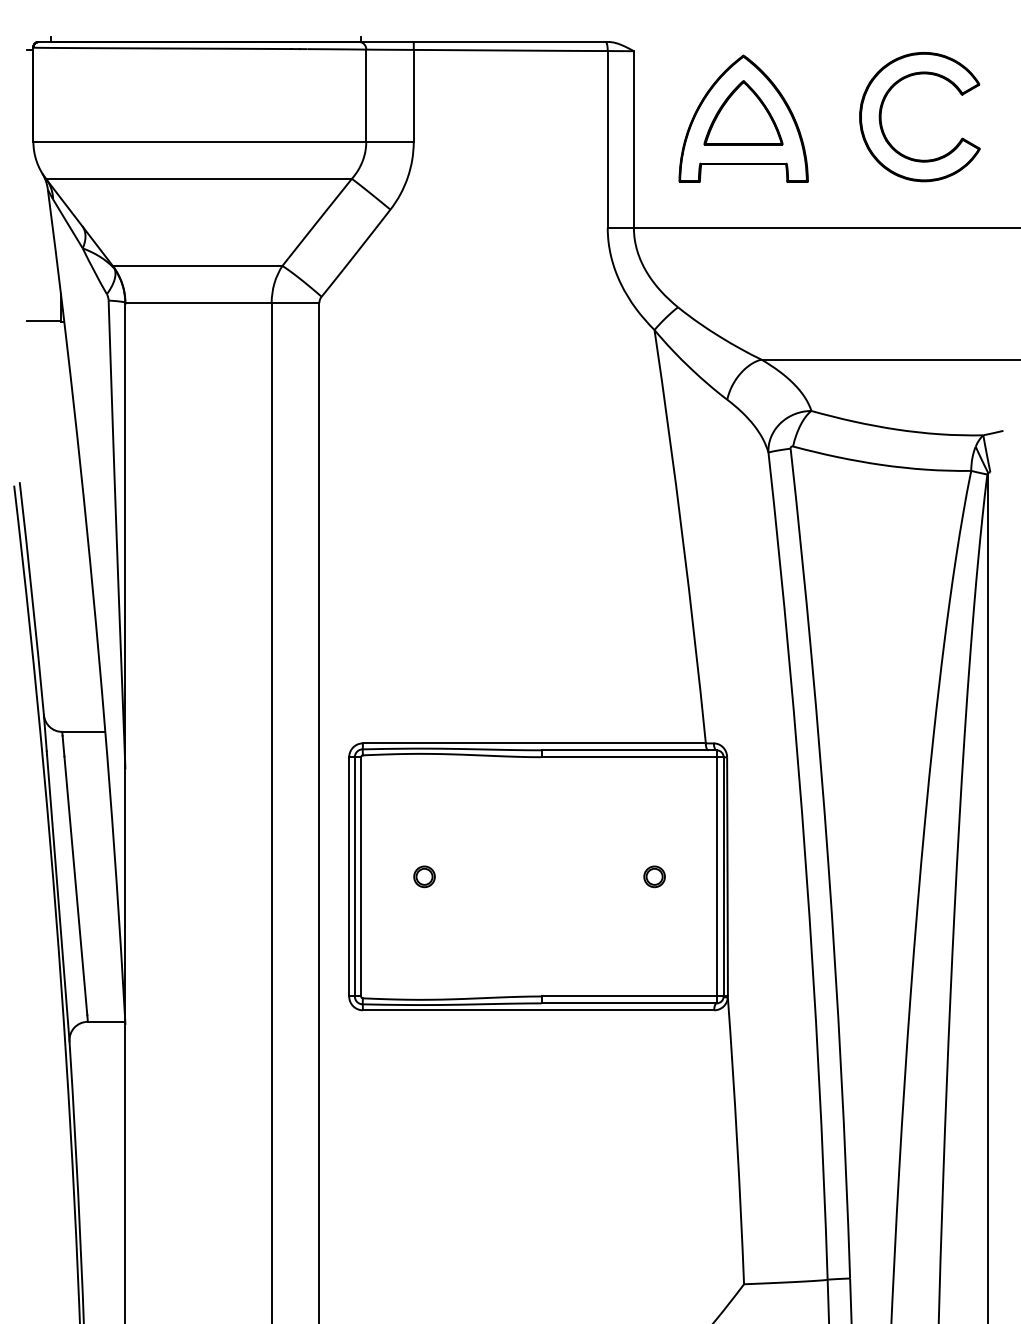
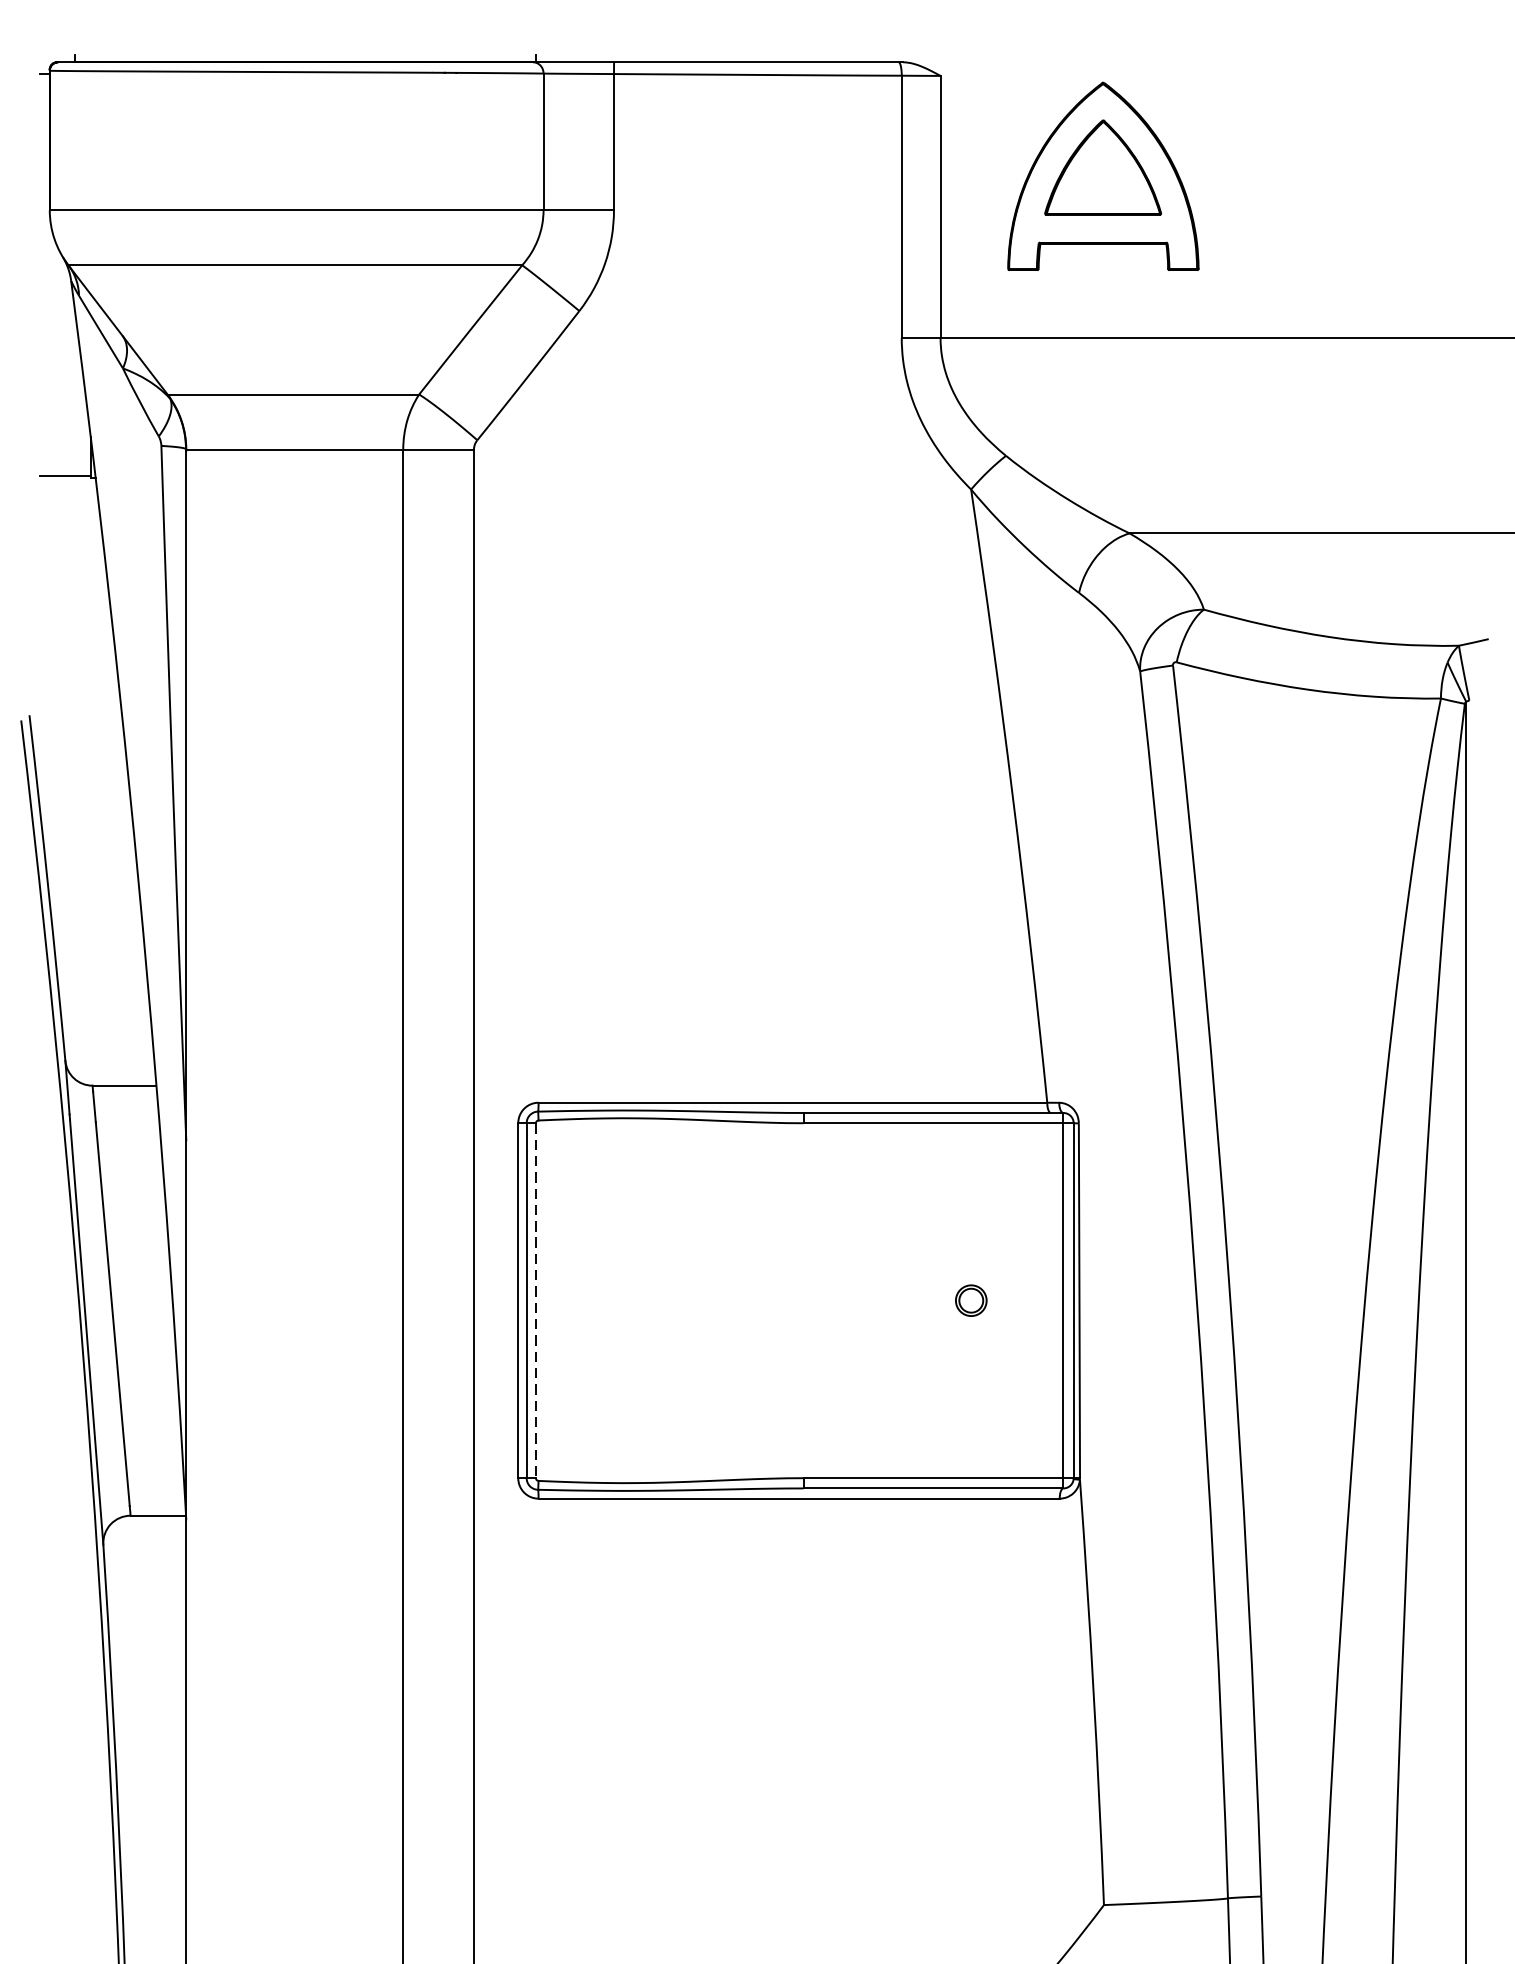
part: (883, 128) -> (1310, 190), removed
line: (361, 876) -> (536, 1300), solid -> dashed
part: (424, 876) -> (629, 1300), removed

